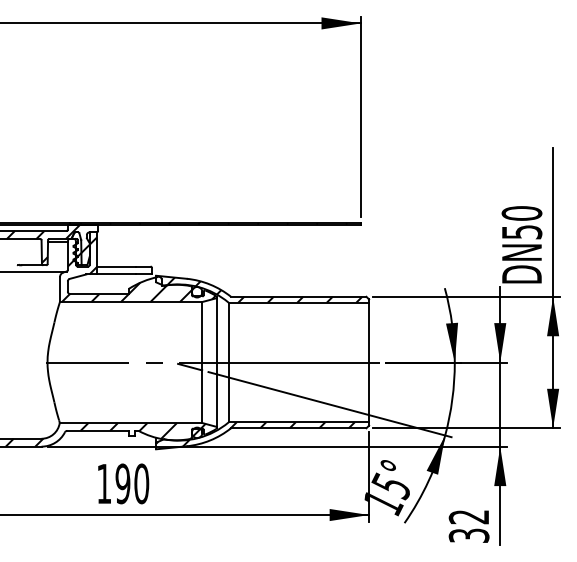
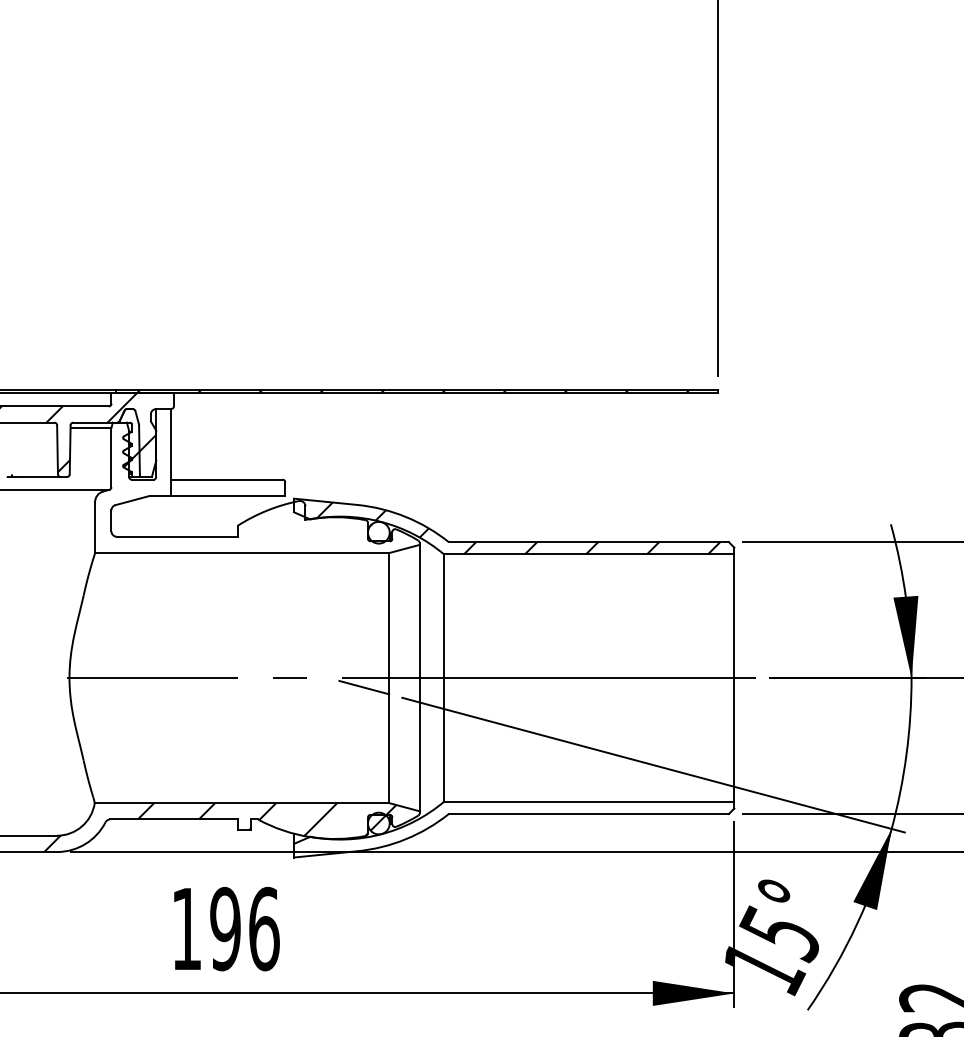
hatch: (138, 269) -> (257, 485), removed
hatch: (255, 434) -> (499, 826), removed
text: (141, 483) -> (263, 928), 190 -> 196

